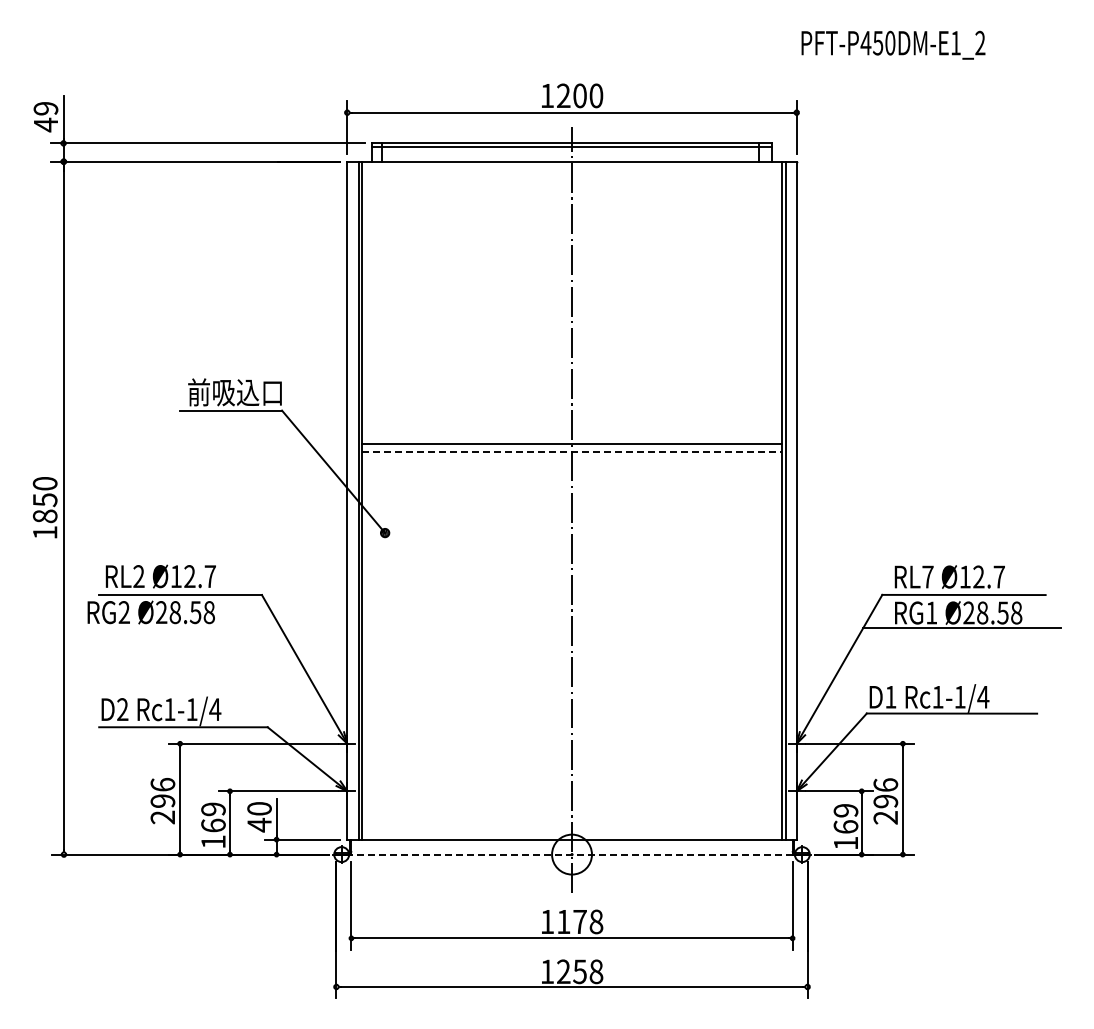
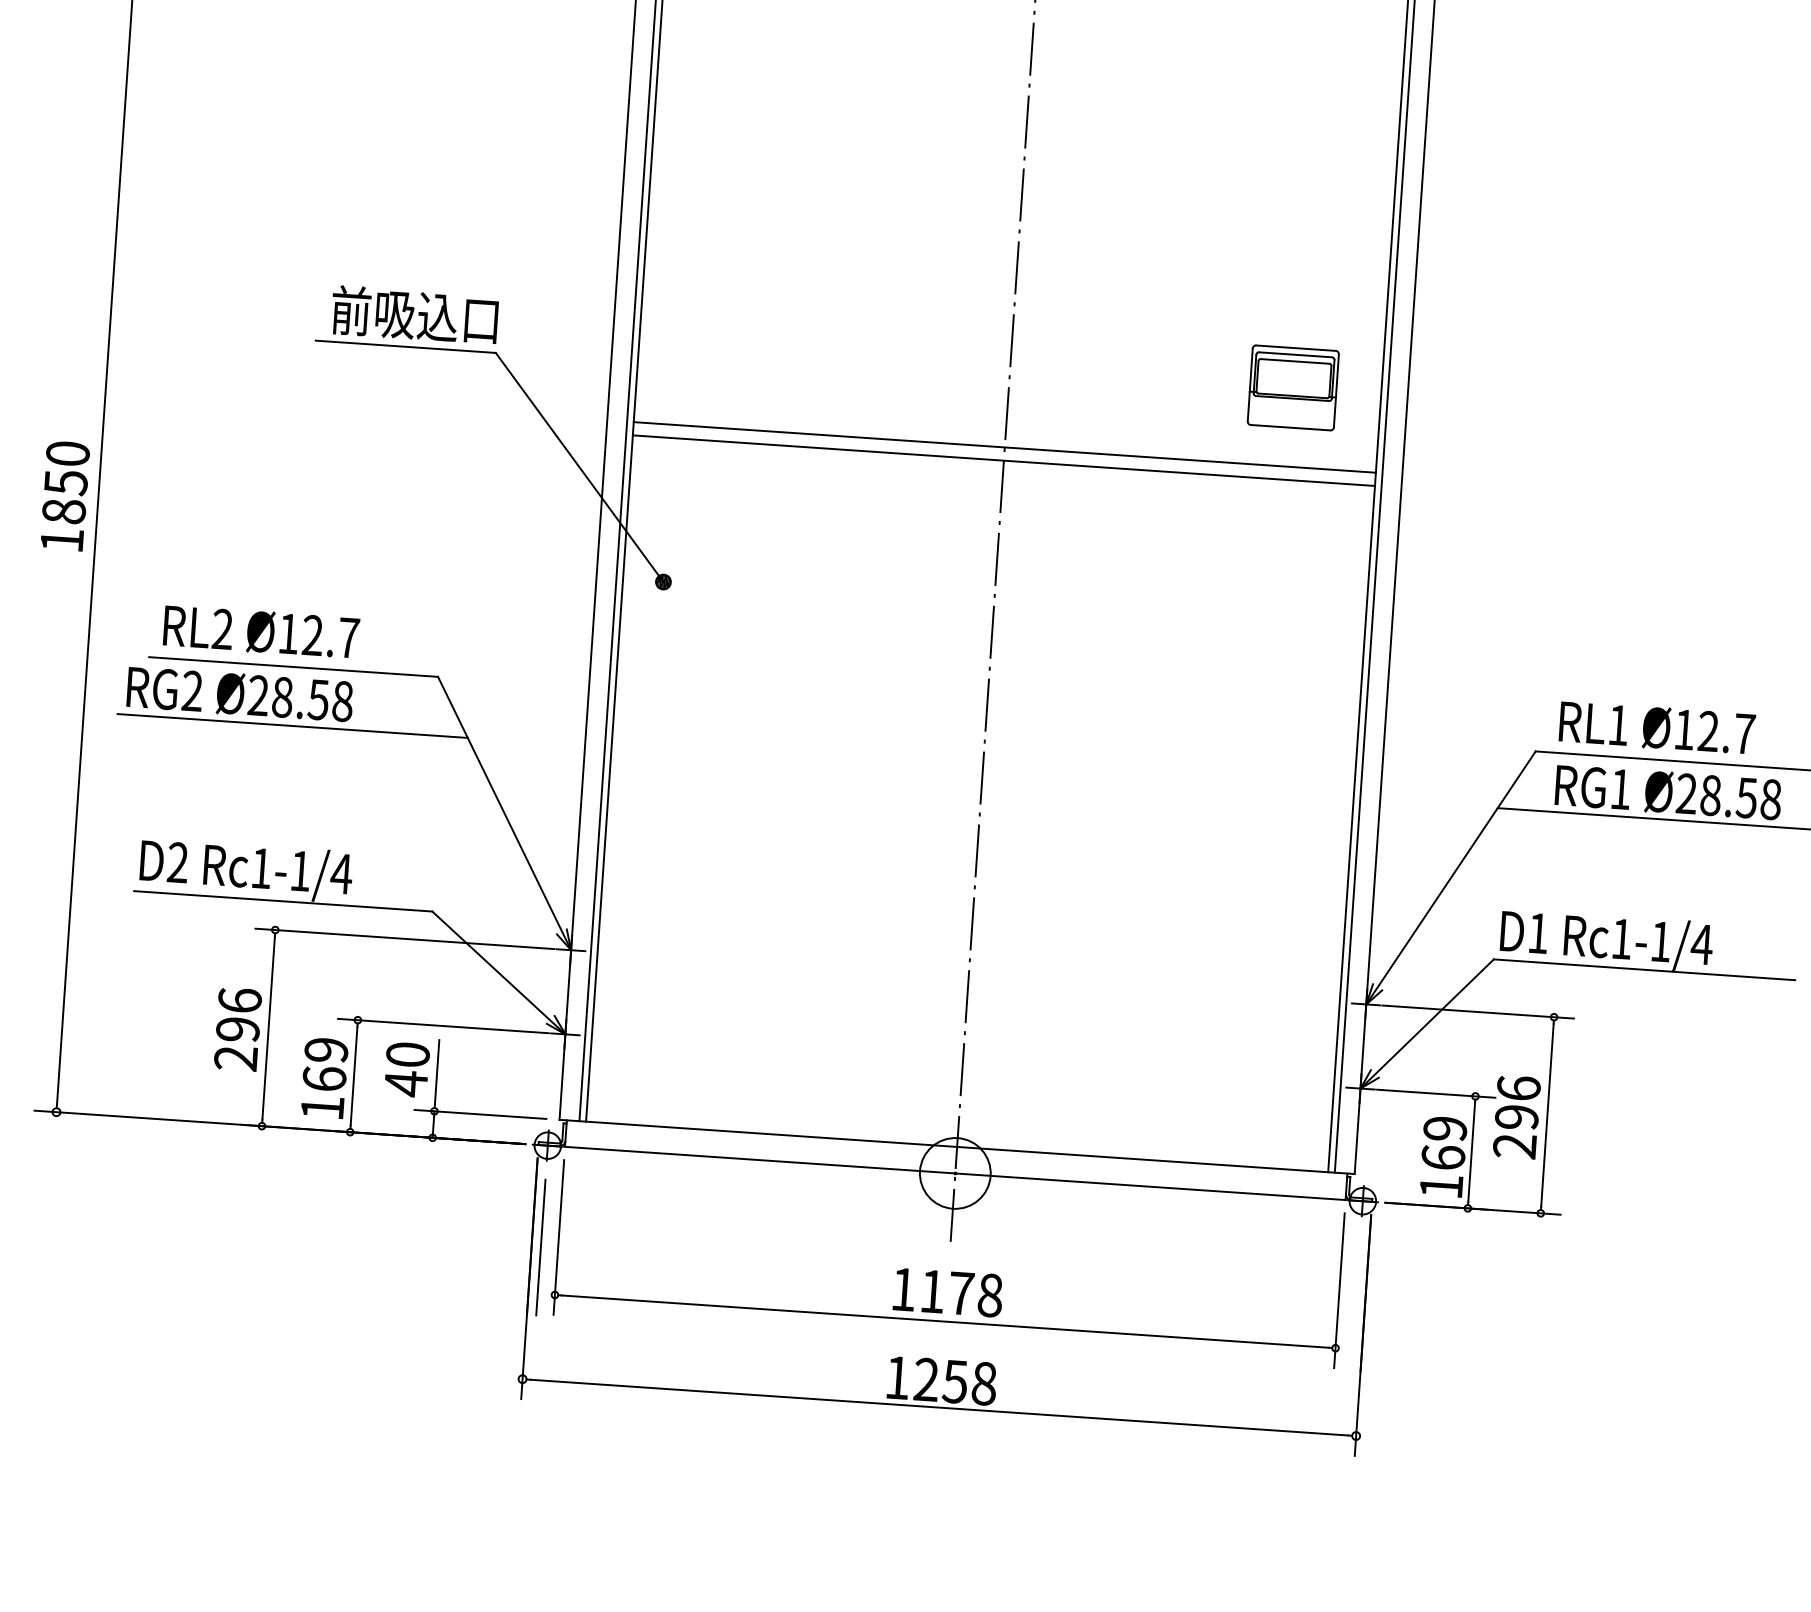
part: (731, 399) -> (1292, 387), added
line: (572, 451) -> (1004, 460), dashed -> solid
text: (927, 576) -> (1617, 724), RL7 -> RL1
line: (182, 628) -> (293, 726), added
line: (572, 854) -> (956, 1173), dashed -> solid
line: (341, 911) -> (540, 1246), added

